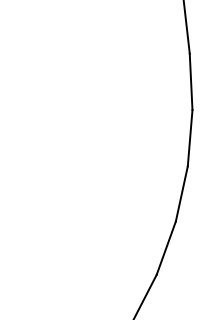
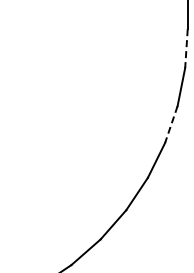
line: (191, 83) -> (186, 49), solid -> dashed
line: (182, 195) -> (171, 125), solid -> dashed

